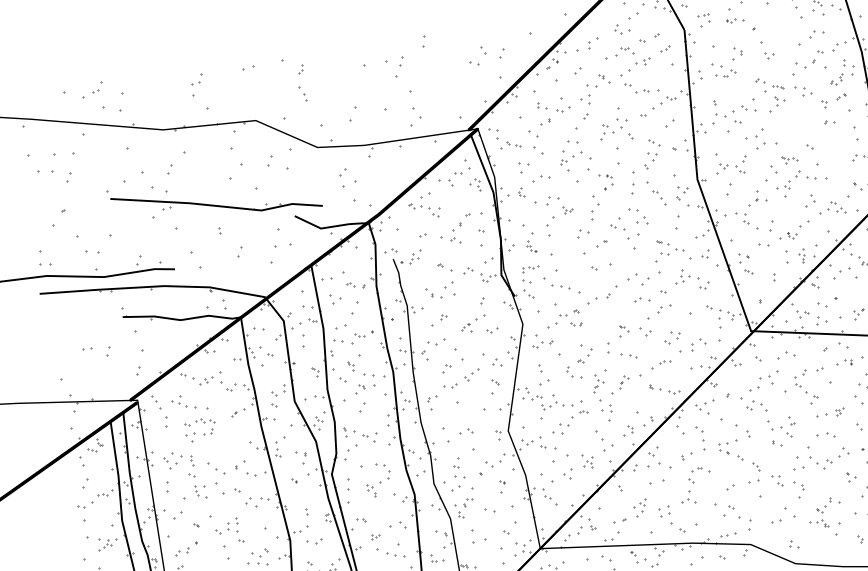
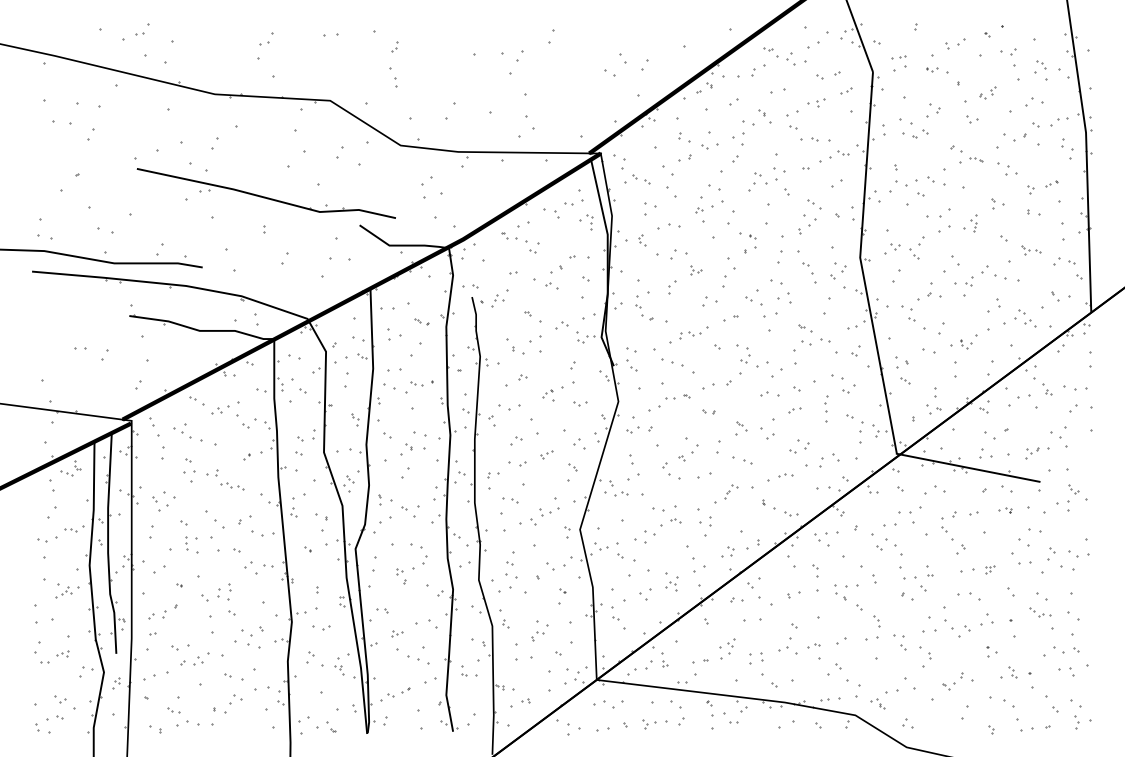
part: (626, 50) -> (770, 52), moved
part: (837, 79) -> (987, 92), moved
part: (779, 100) -> (997, 203), moved
part: (789, 159) -> (1031, 250), moved
part: (551, 226) -> (672, 287), size x0.62
part: (531, 246) -> (644, 307), size x1.67
part: (801, 256) -> (973, 223), moved
part: (530, 269) -> (690, 335), moved
part: (618, 271) -> (745, 355), added
part: (682, 275) -> (826, 403), moved
part: (356, 285) -> (421, 321), size x0.62
part: (664, 309) -> (794, 410), size x0.62
part: (802, 313) -> (933, 409), moved
part: (575, 324) -> (708, 411), moved
part: (844, 362) -> (1005, 510), size x0.62
part: (351, 365) -> (400, 419), removed
part: (472, 375) -> (546, 454), size x0.62
part: (598, 385) -> (699, 491), removed
part: (549, 405) -> (549, 511), moved
part: (449, 416) -> (510, 500), added
part: (205, 421) -> (232, 486), moved
part: (700, 434) -> (815, 570), size x0.62
part: (191, 460) -> (186, 505), removed
part: (641, 467) -> (736, 599), size x0.62
part: (696, 469) -> (813, 645), moved
part: (468, 502) -> (537, 636), moved
part: (822, 523) -> (877, 703), moved

